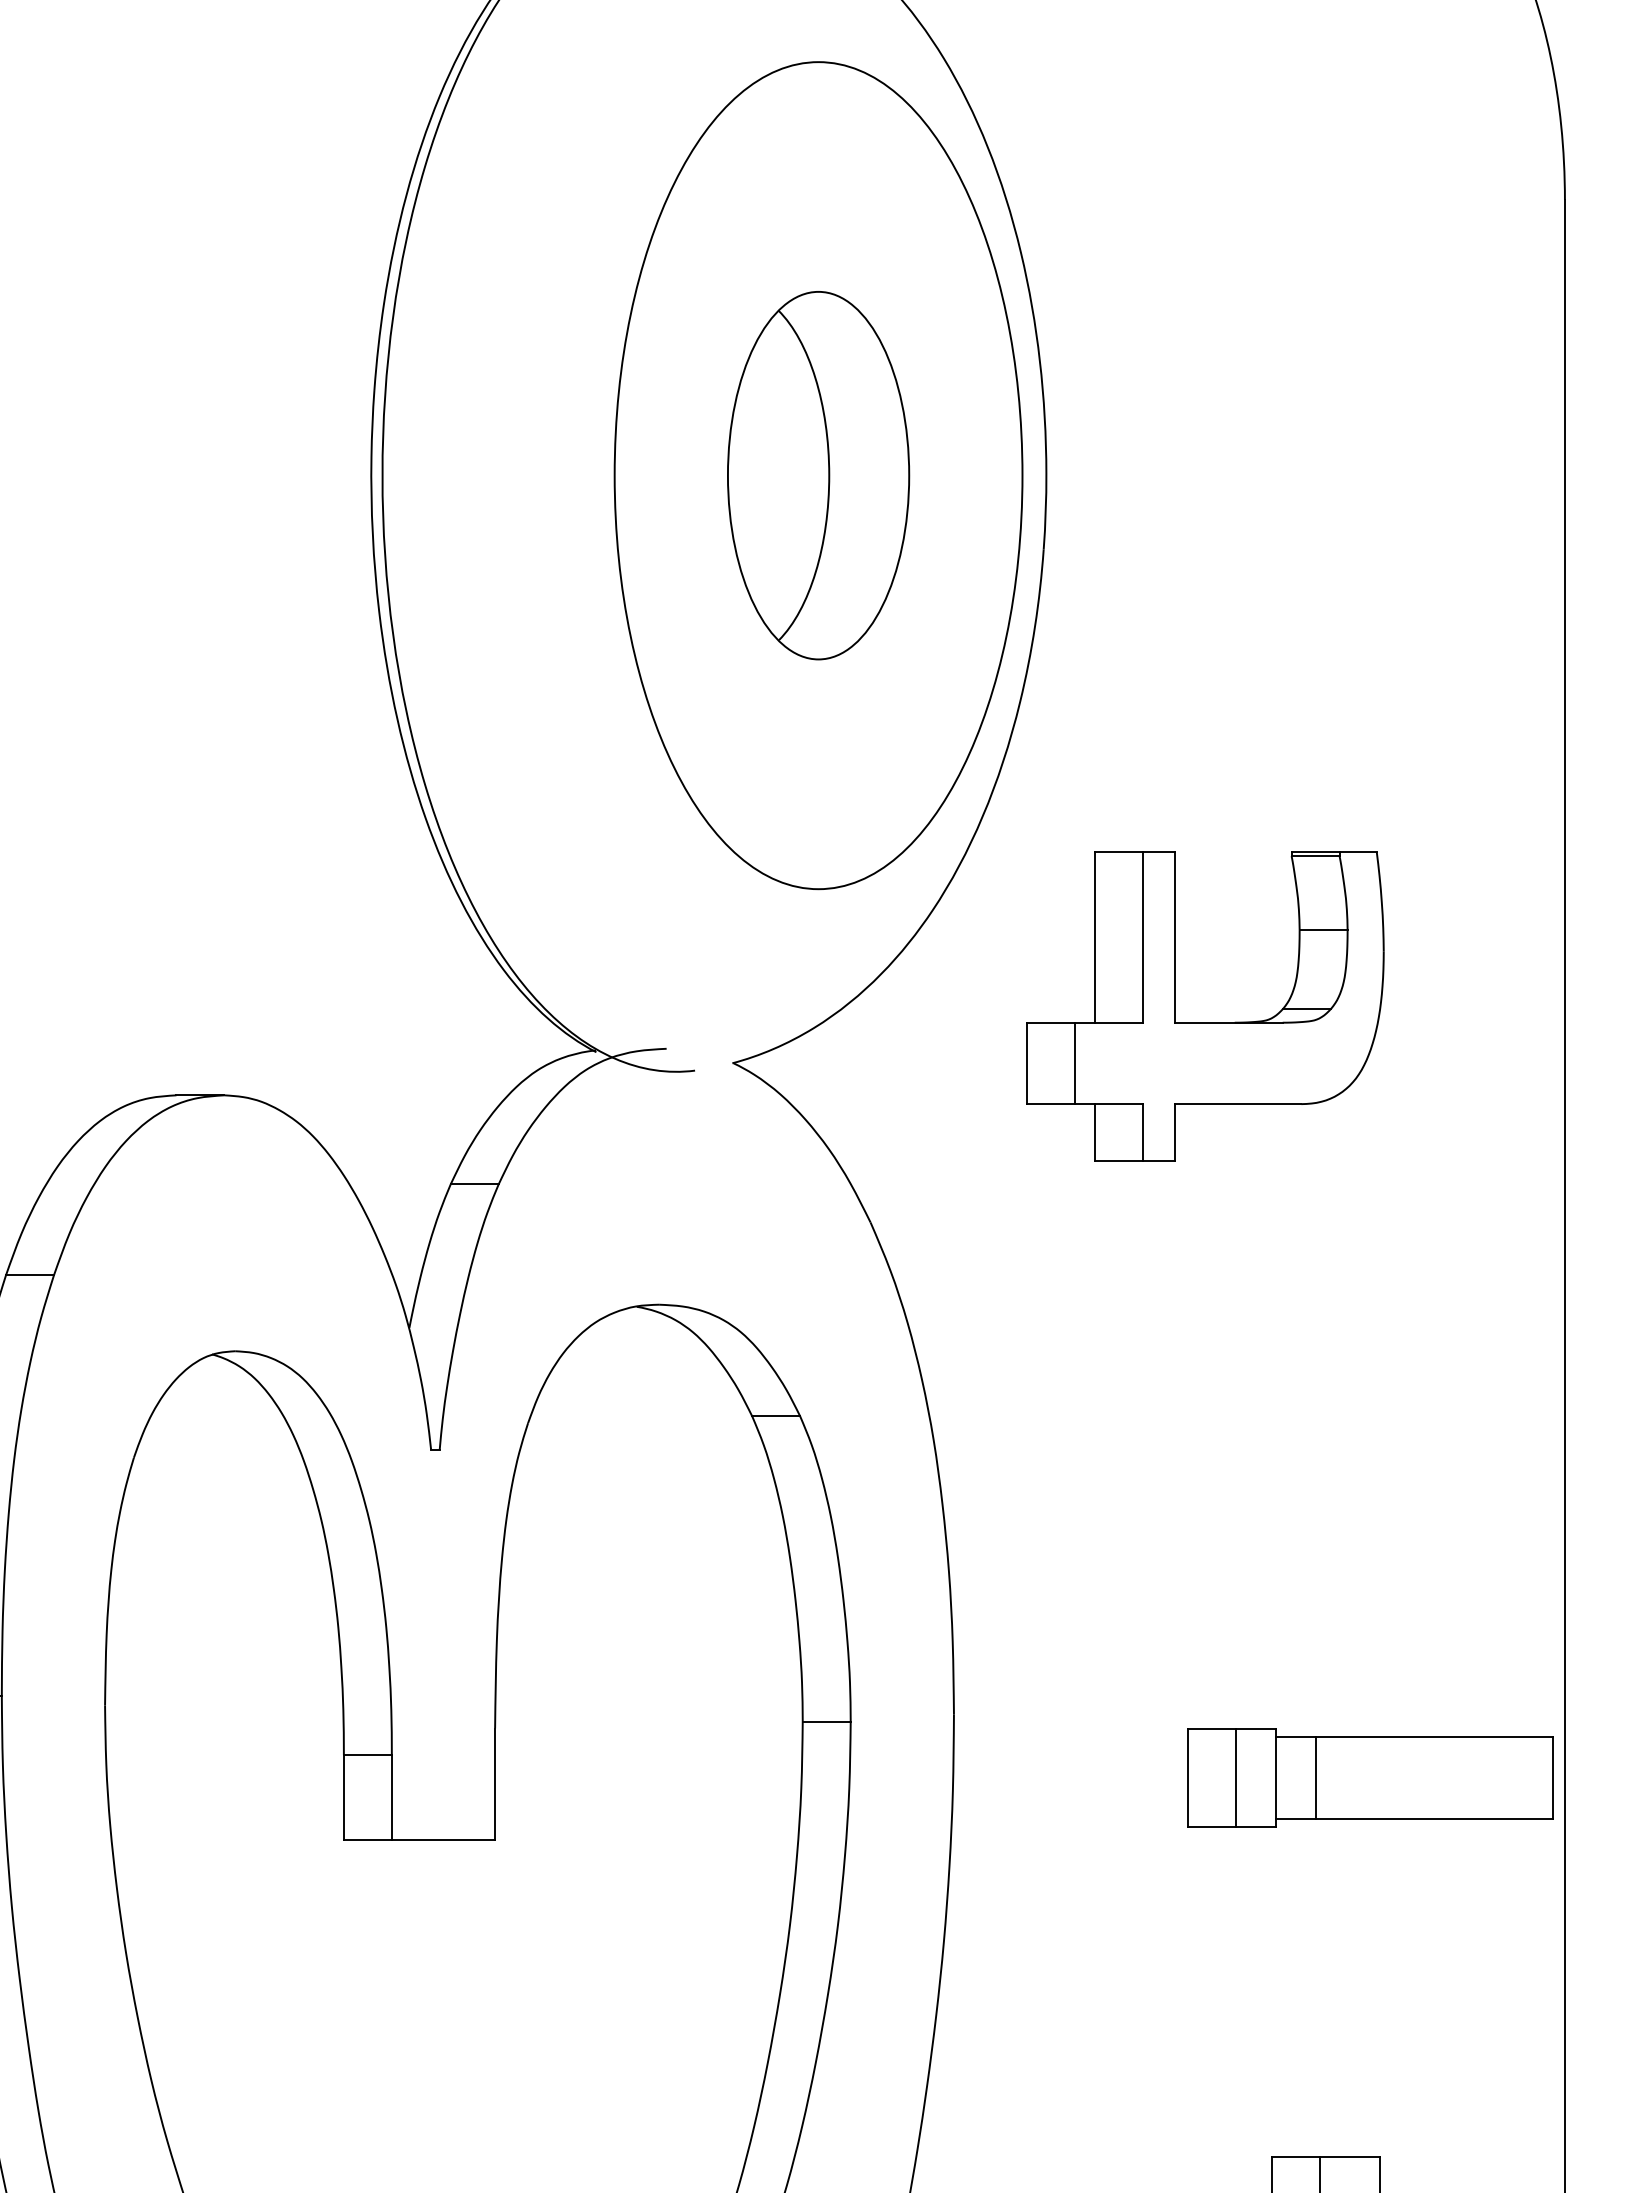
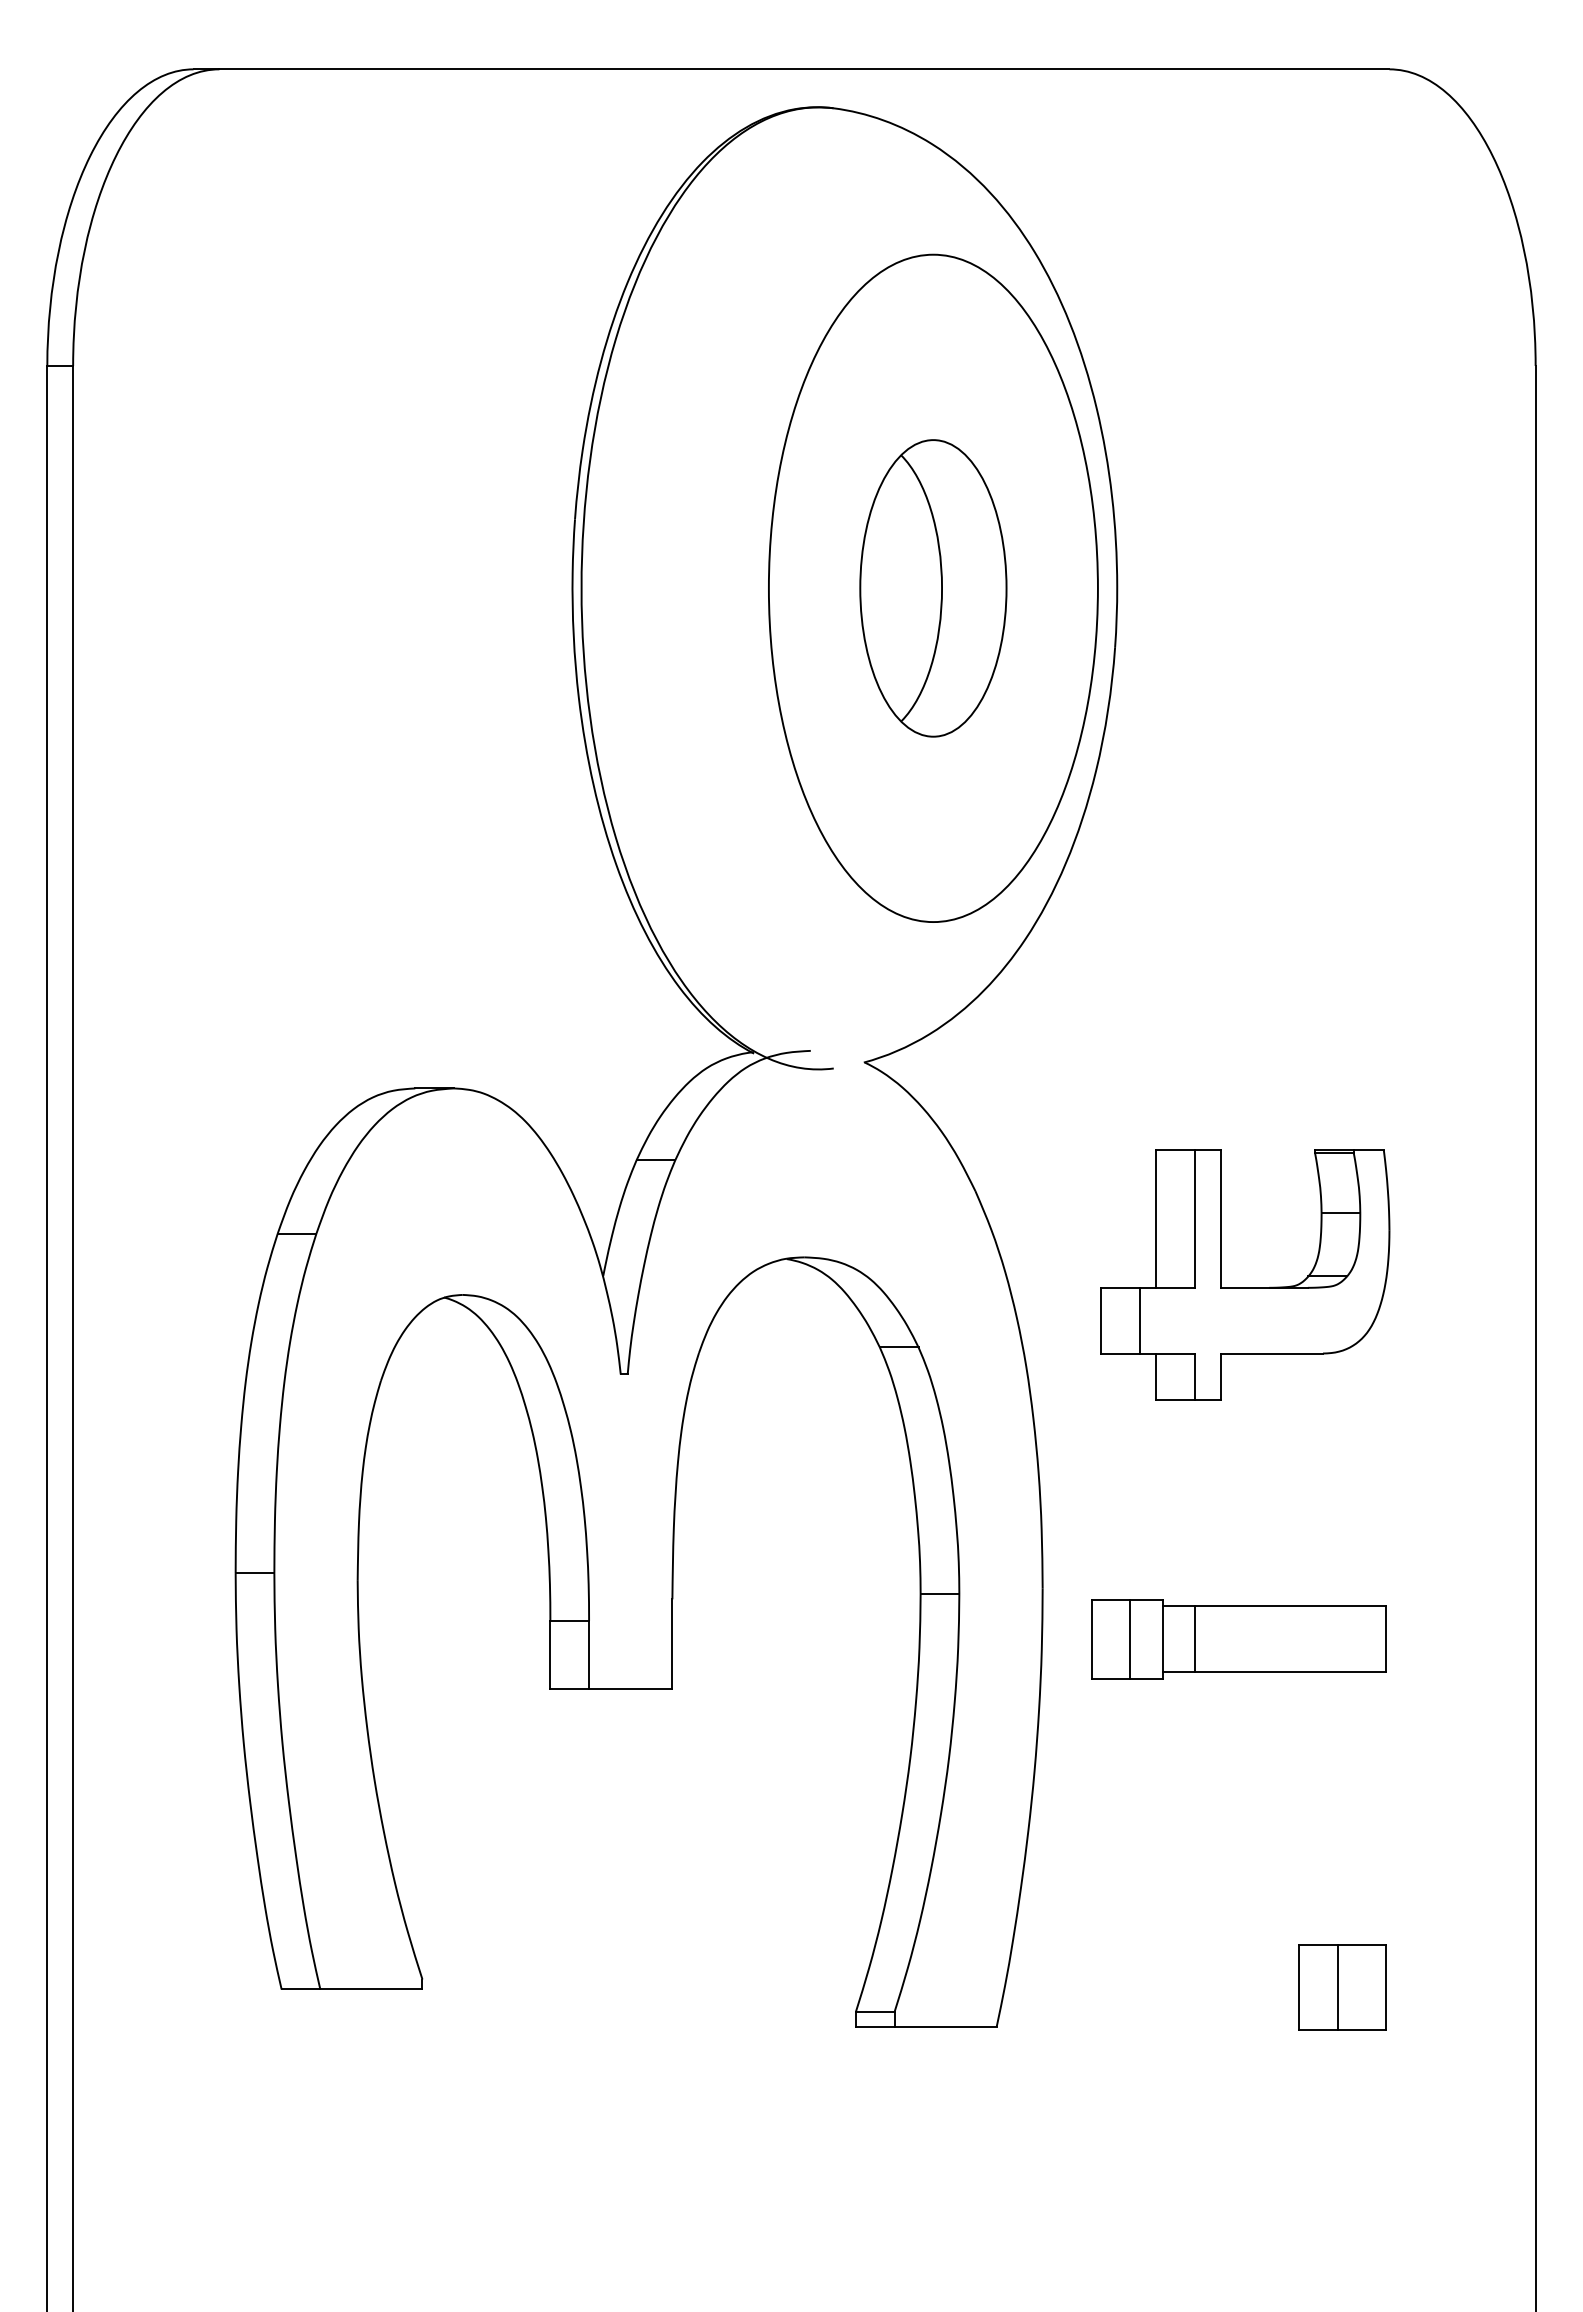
part: (1205, 1022) -> (1245, 1287), moved
part: (1370, 1778) -> (1238, 1639), moved

